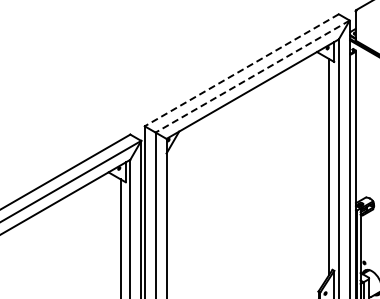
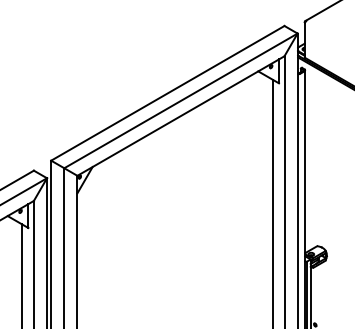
line: (241, 70) -> (167, 93), dashed -> solid
line: (252, 76) -> (180, 100), dashed -> solid

